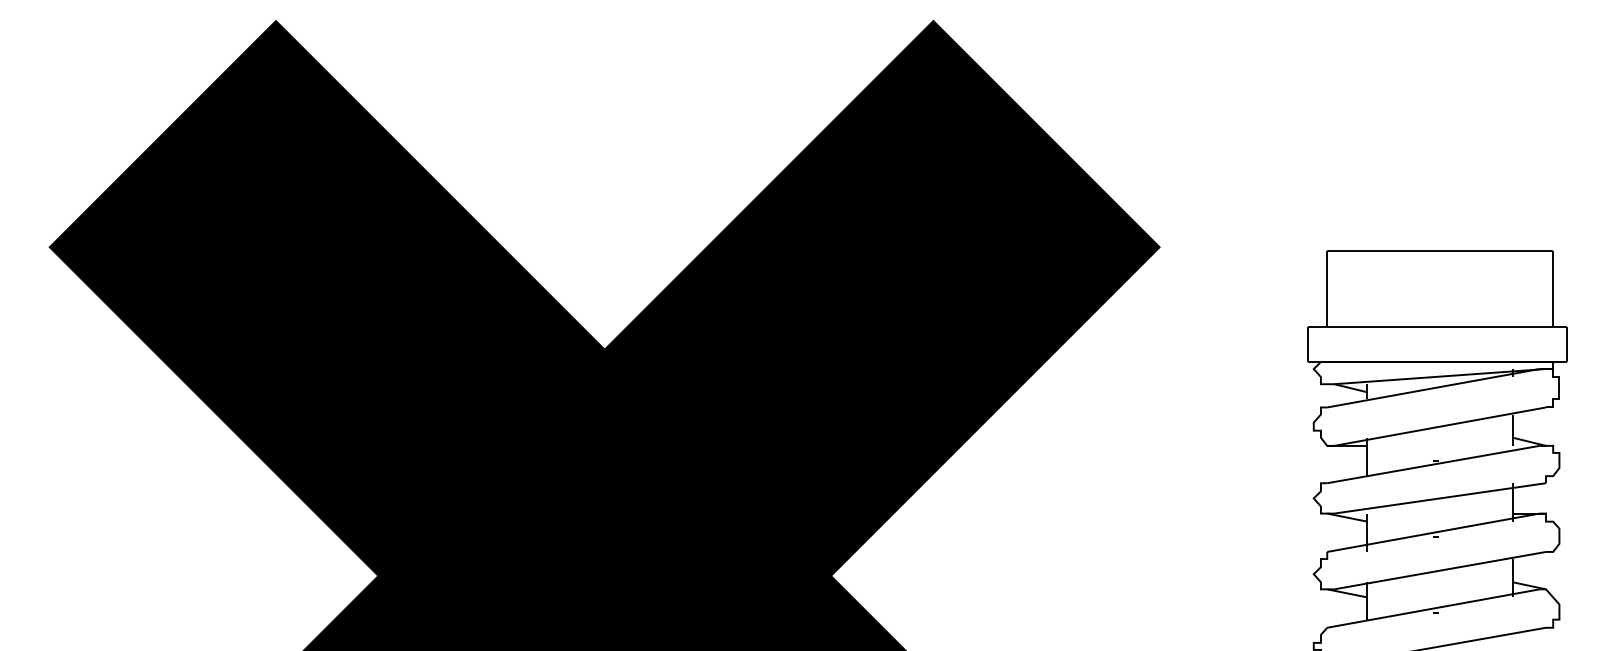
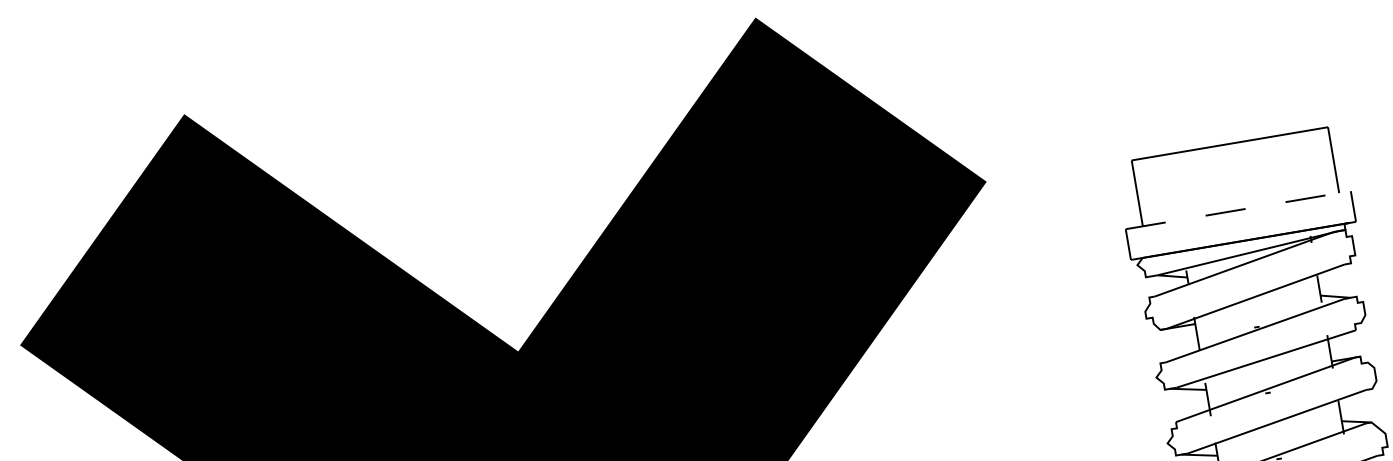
line: (1437, 326) -> (1238, 210), solid -> dashed

